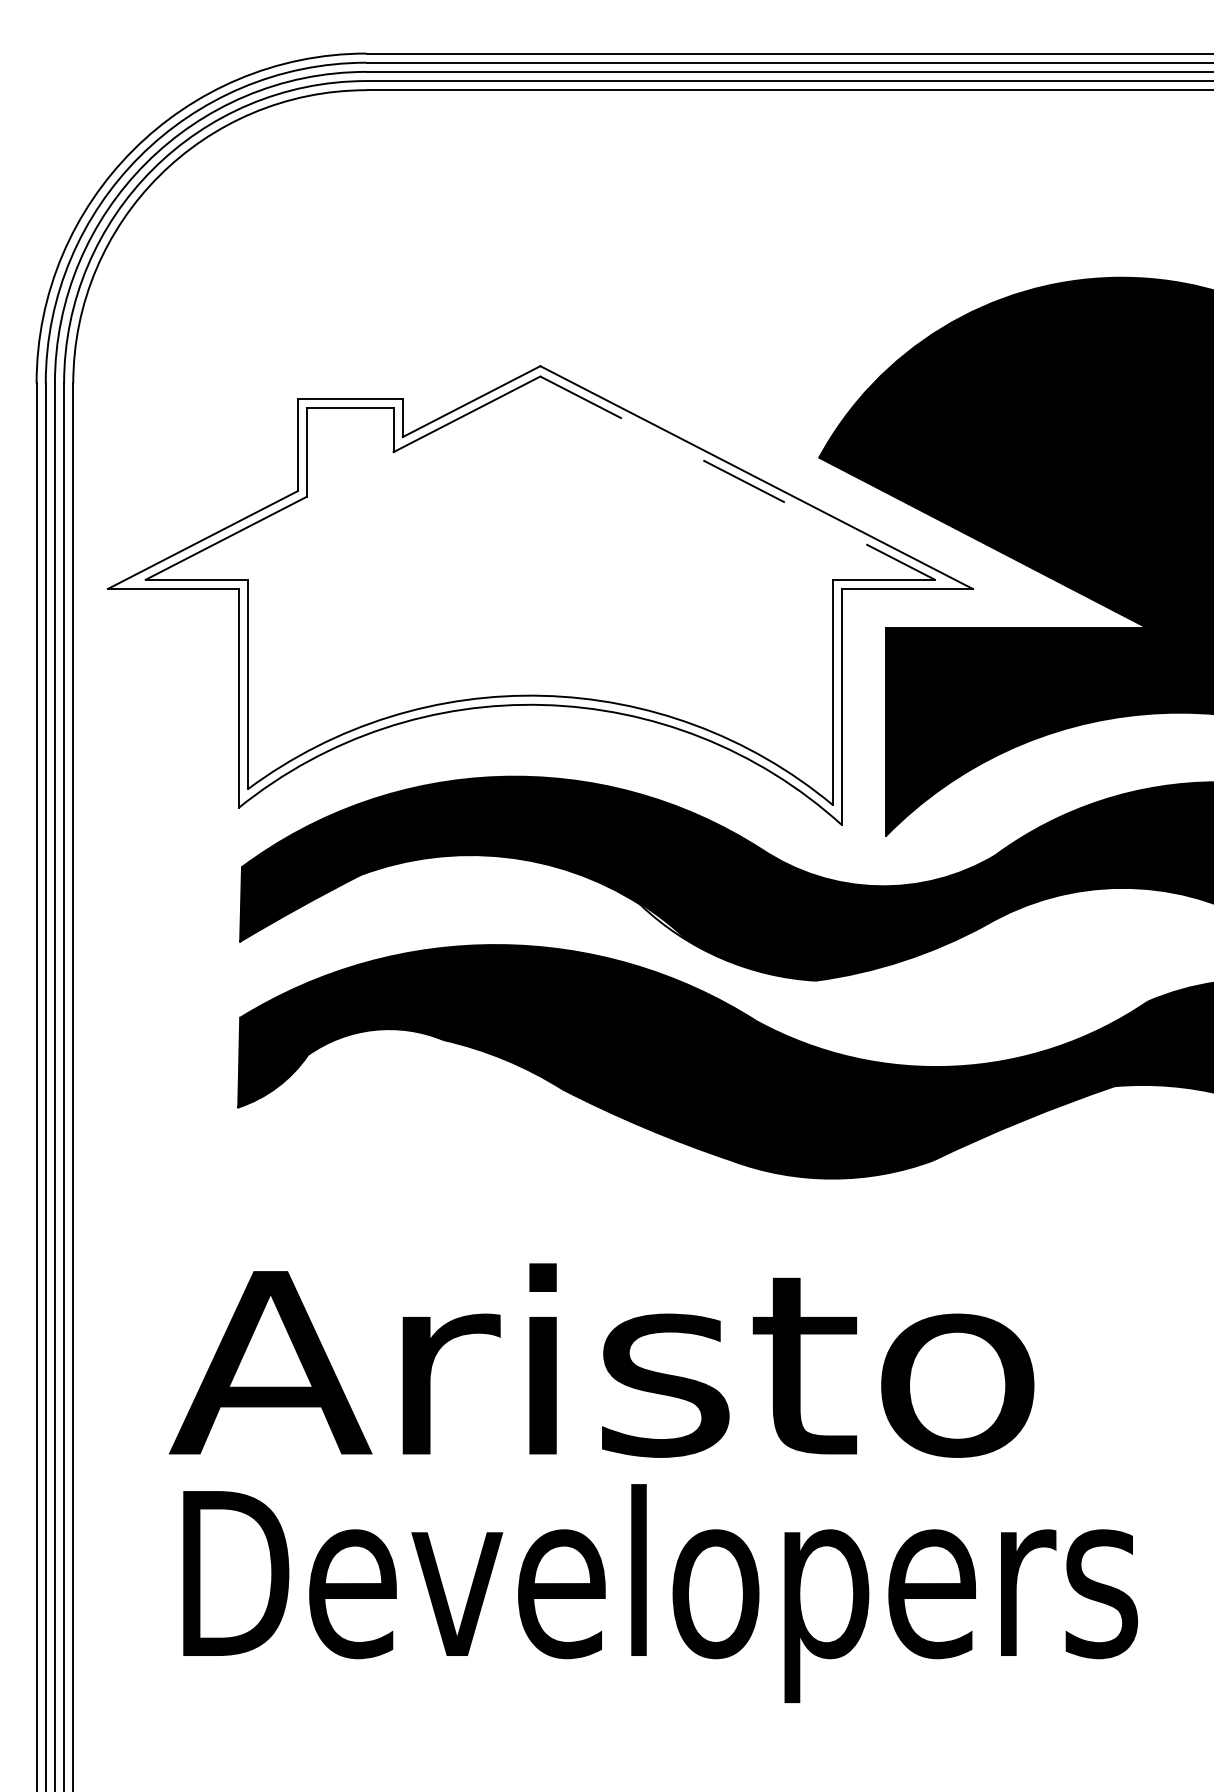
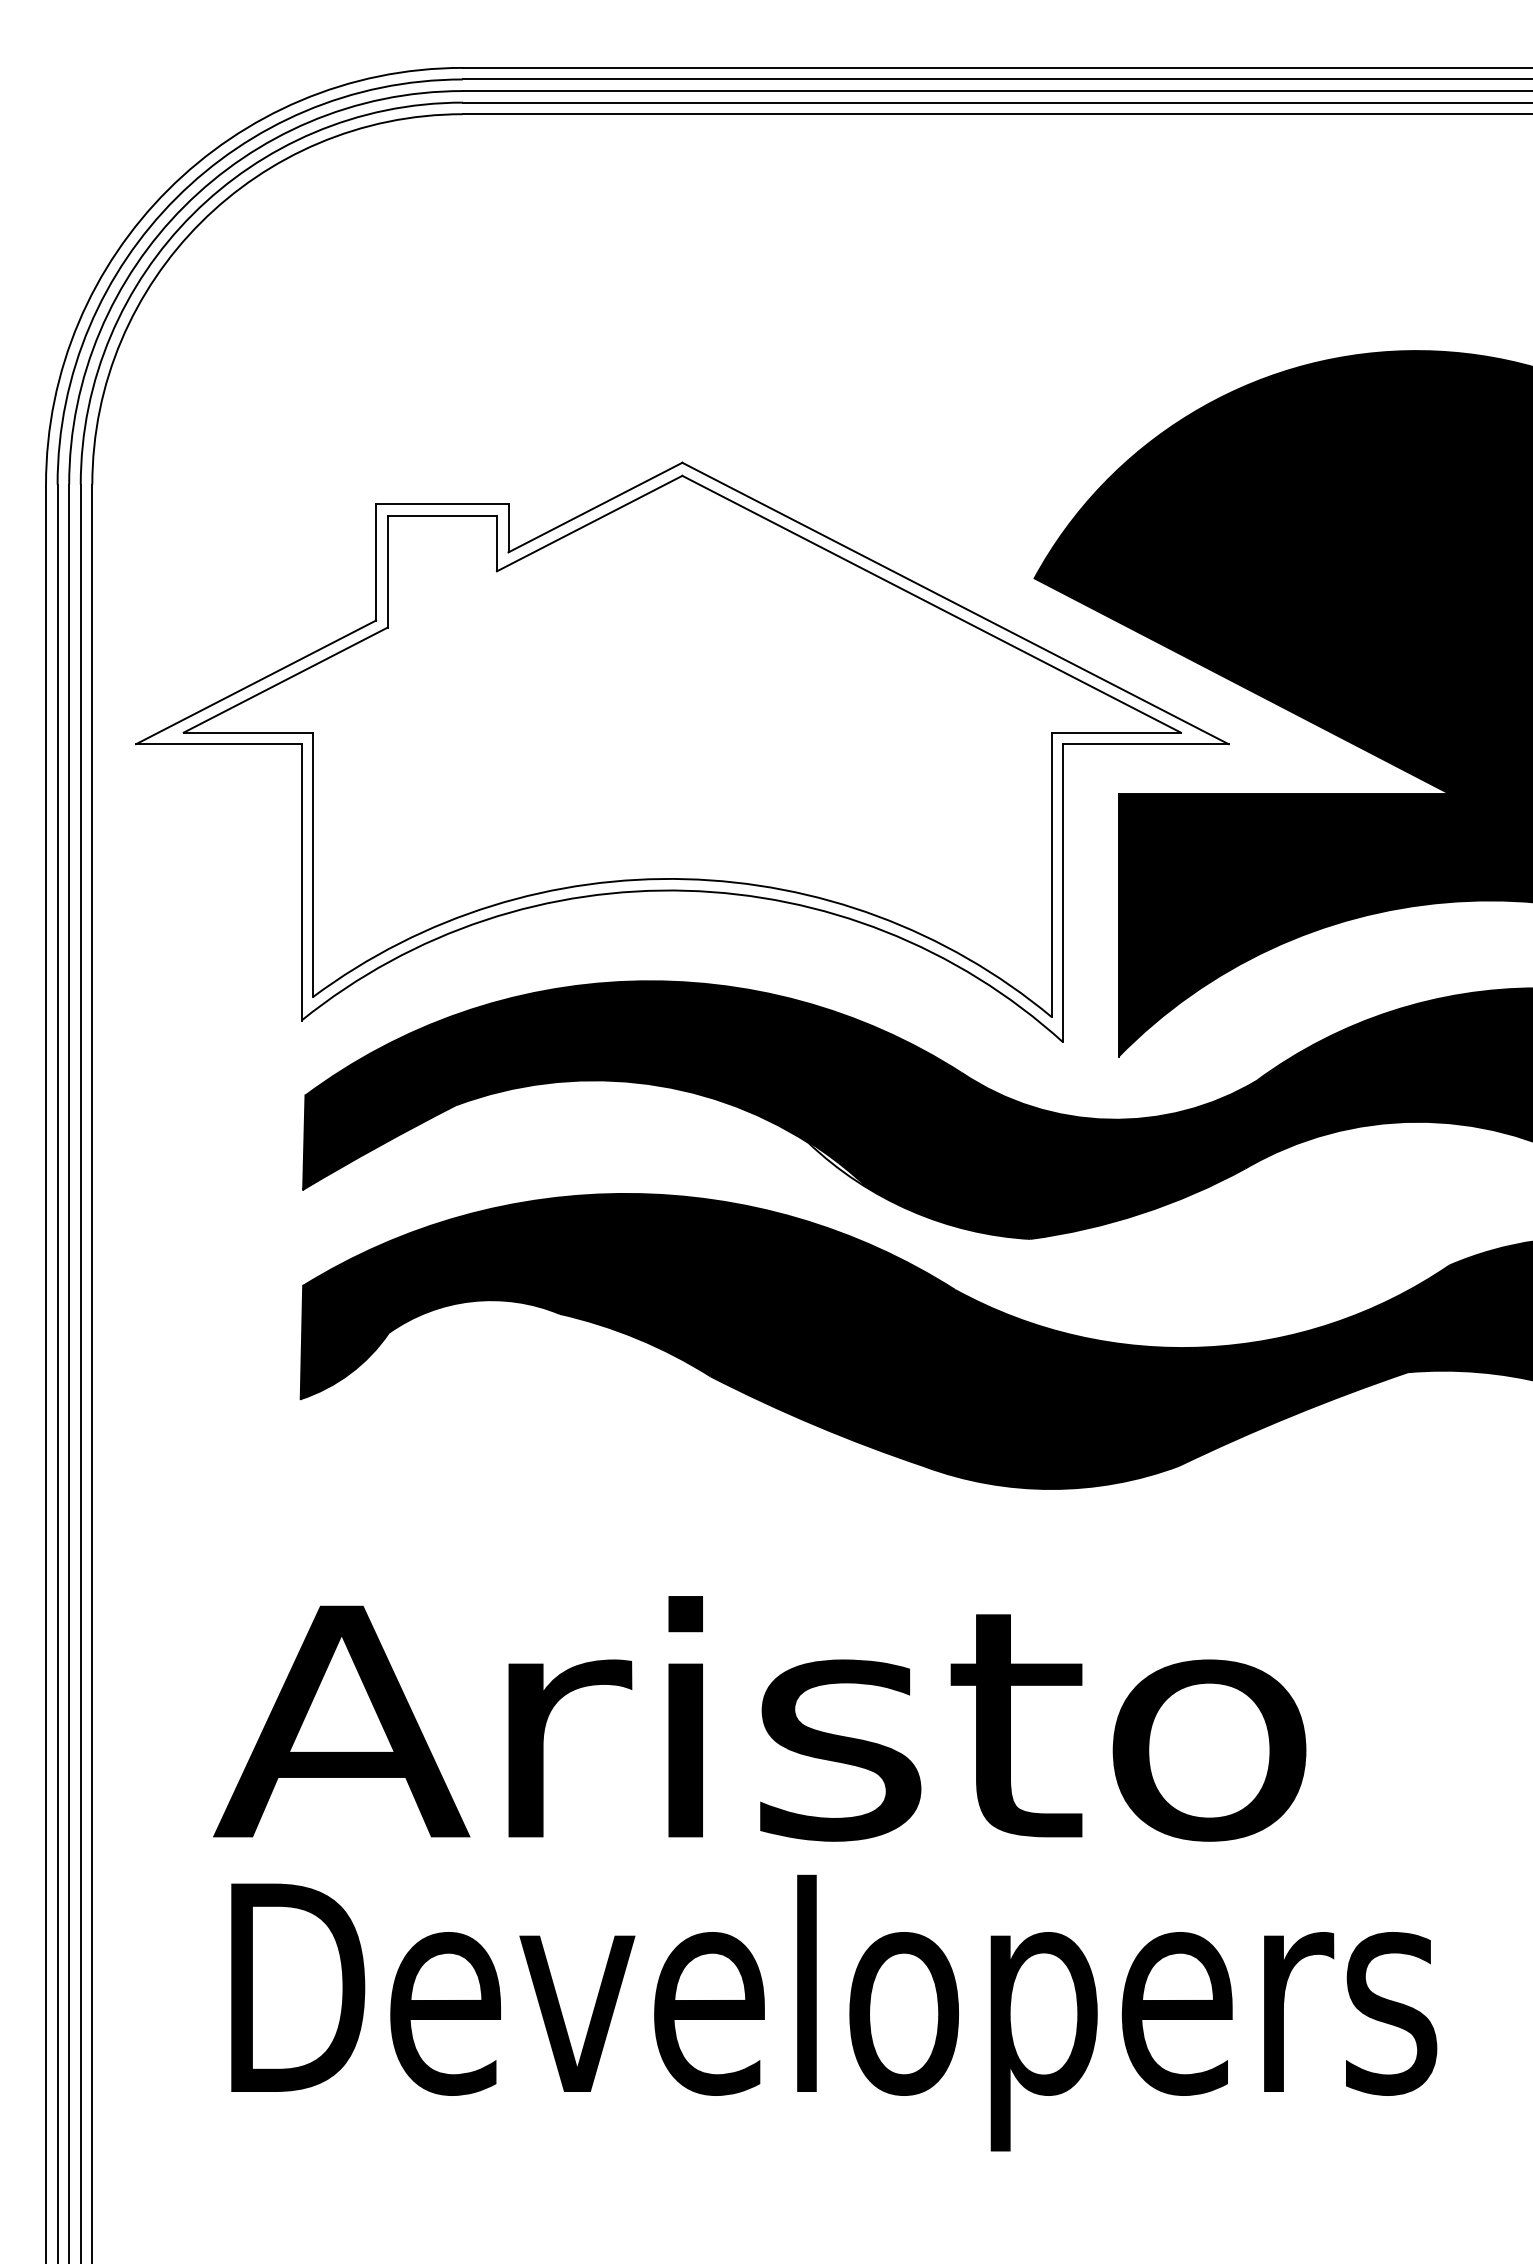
line: (738, 478) -> (932, 604), dashed -> solid

